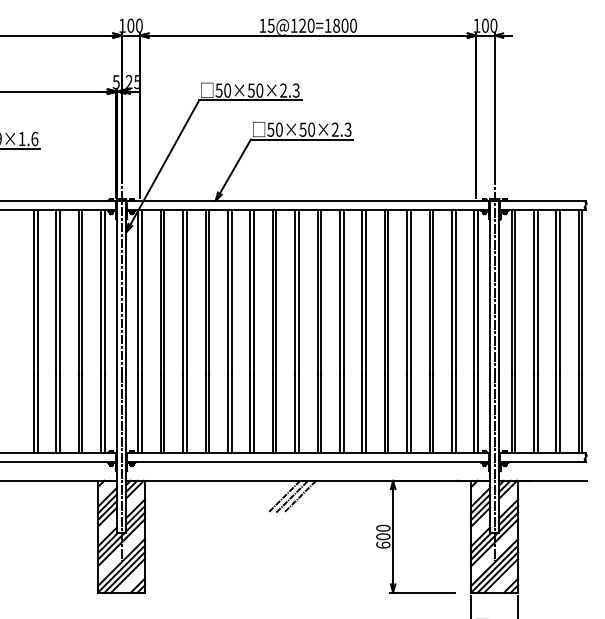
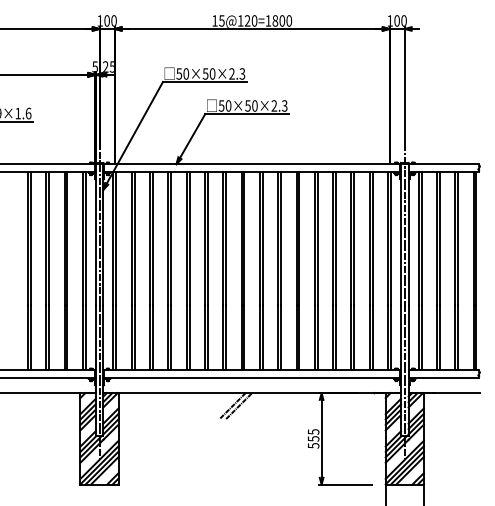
line: (300, 496) -> (245, 405), removed
text: (383, 536) -> (313, 438), 600 -> 555

